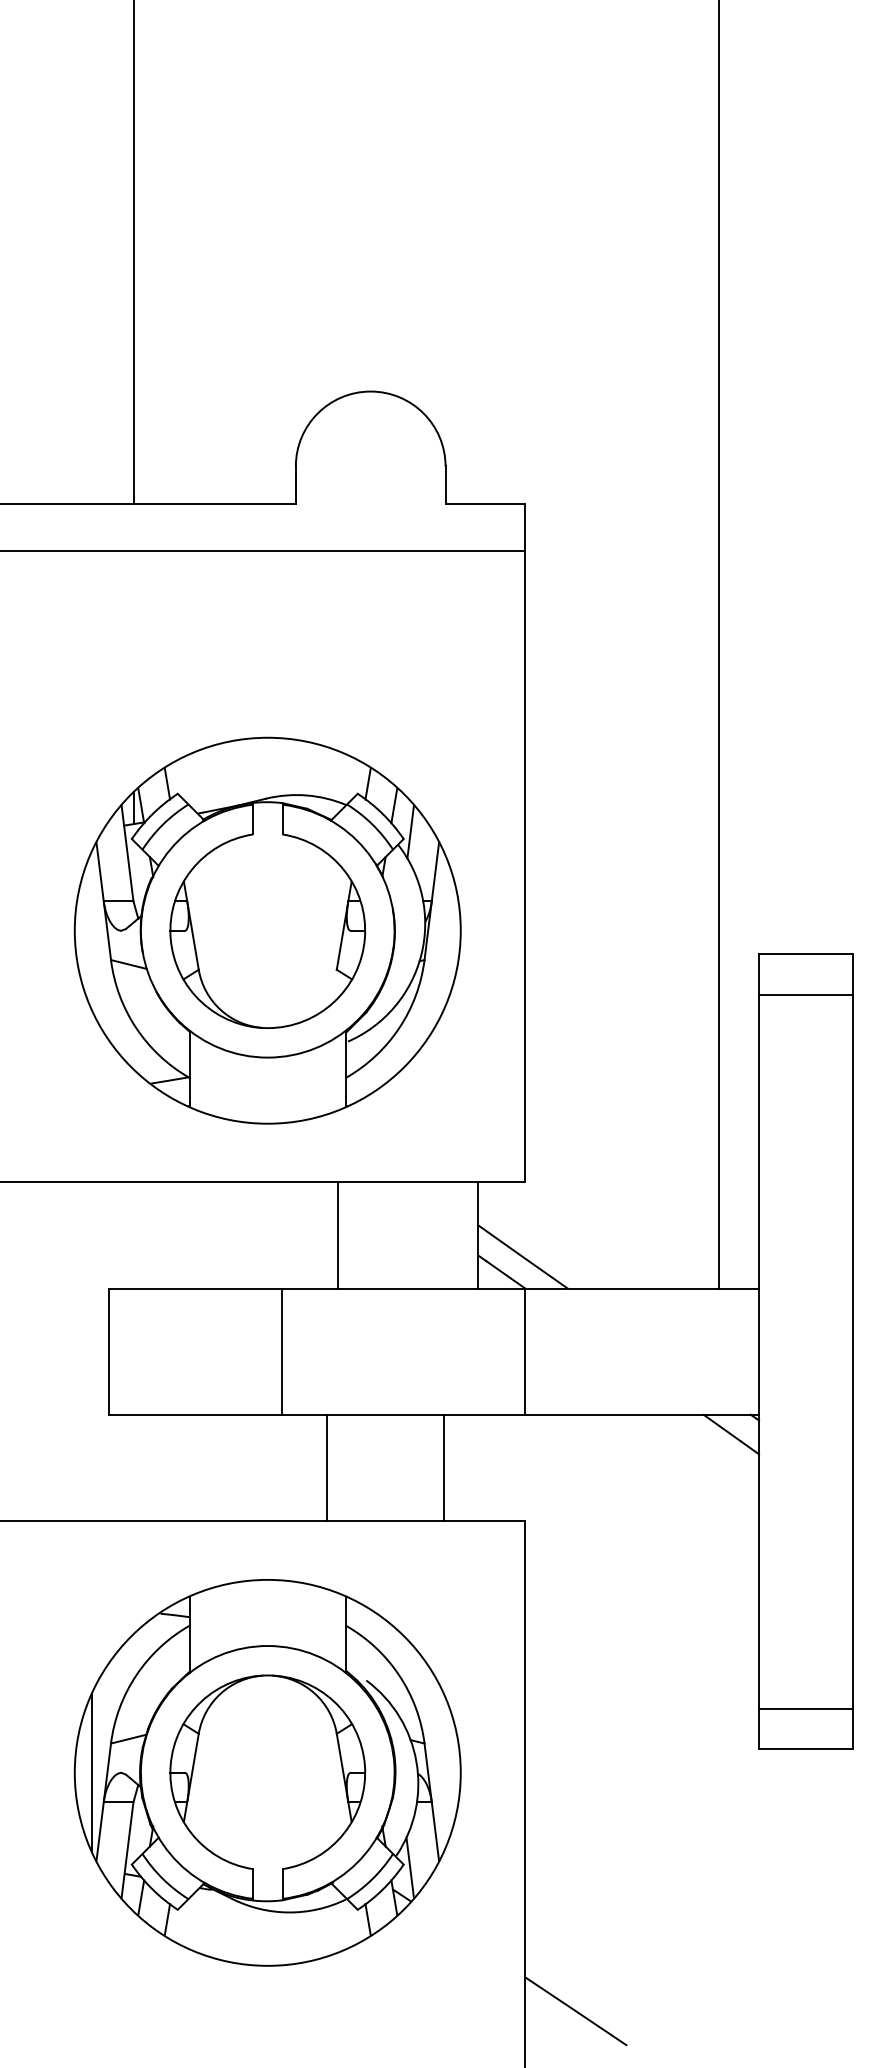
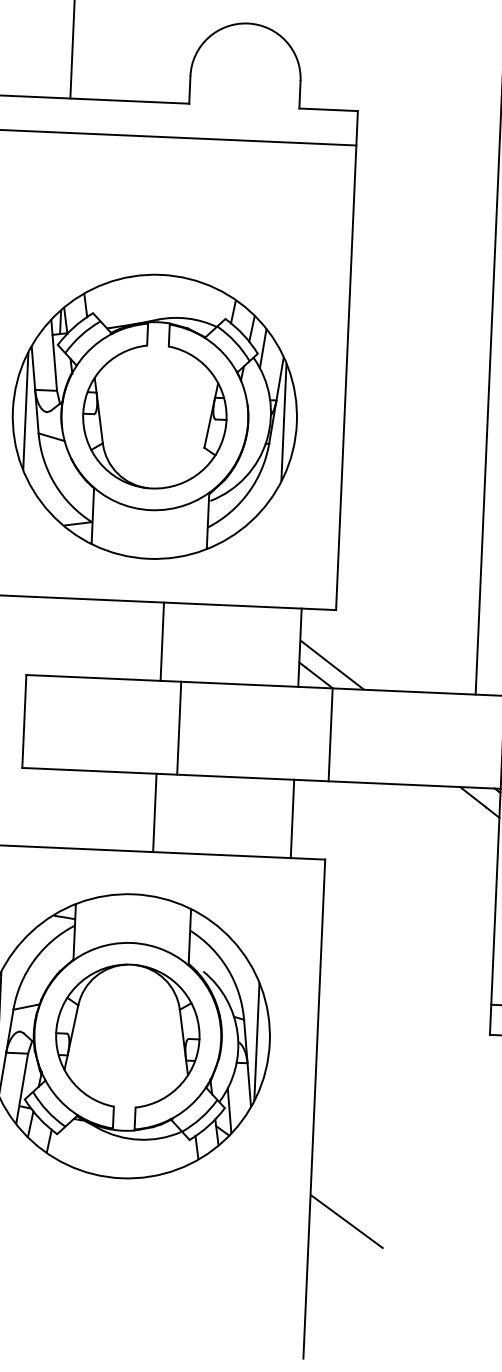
line: (92, 930) -> (25, 411), added
line: (443, 930) -> (284, 422), added
line: (338, 1235) -> (162, 641), moved
line: (282, 1351) -> (179, 728), moved
line: (327, 1467) -> (155, 812), moved
line: (444, 1467) -> (292, 818), moved
line: (443, 1772) -> (257, 1041), added

